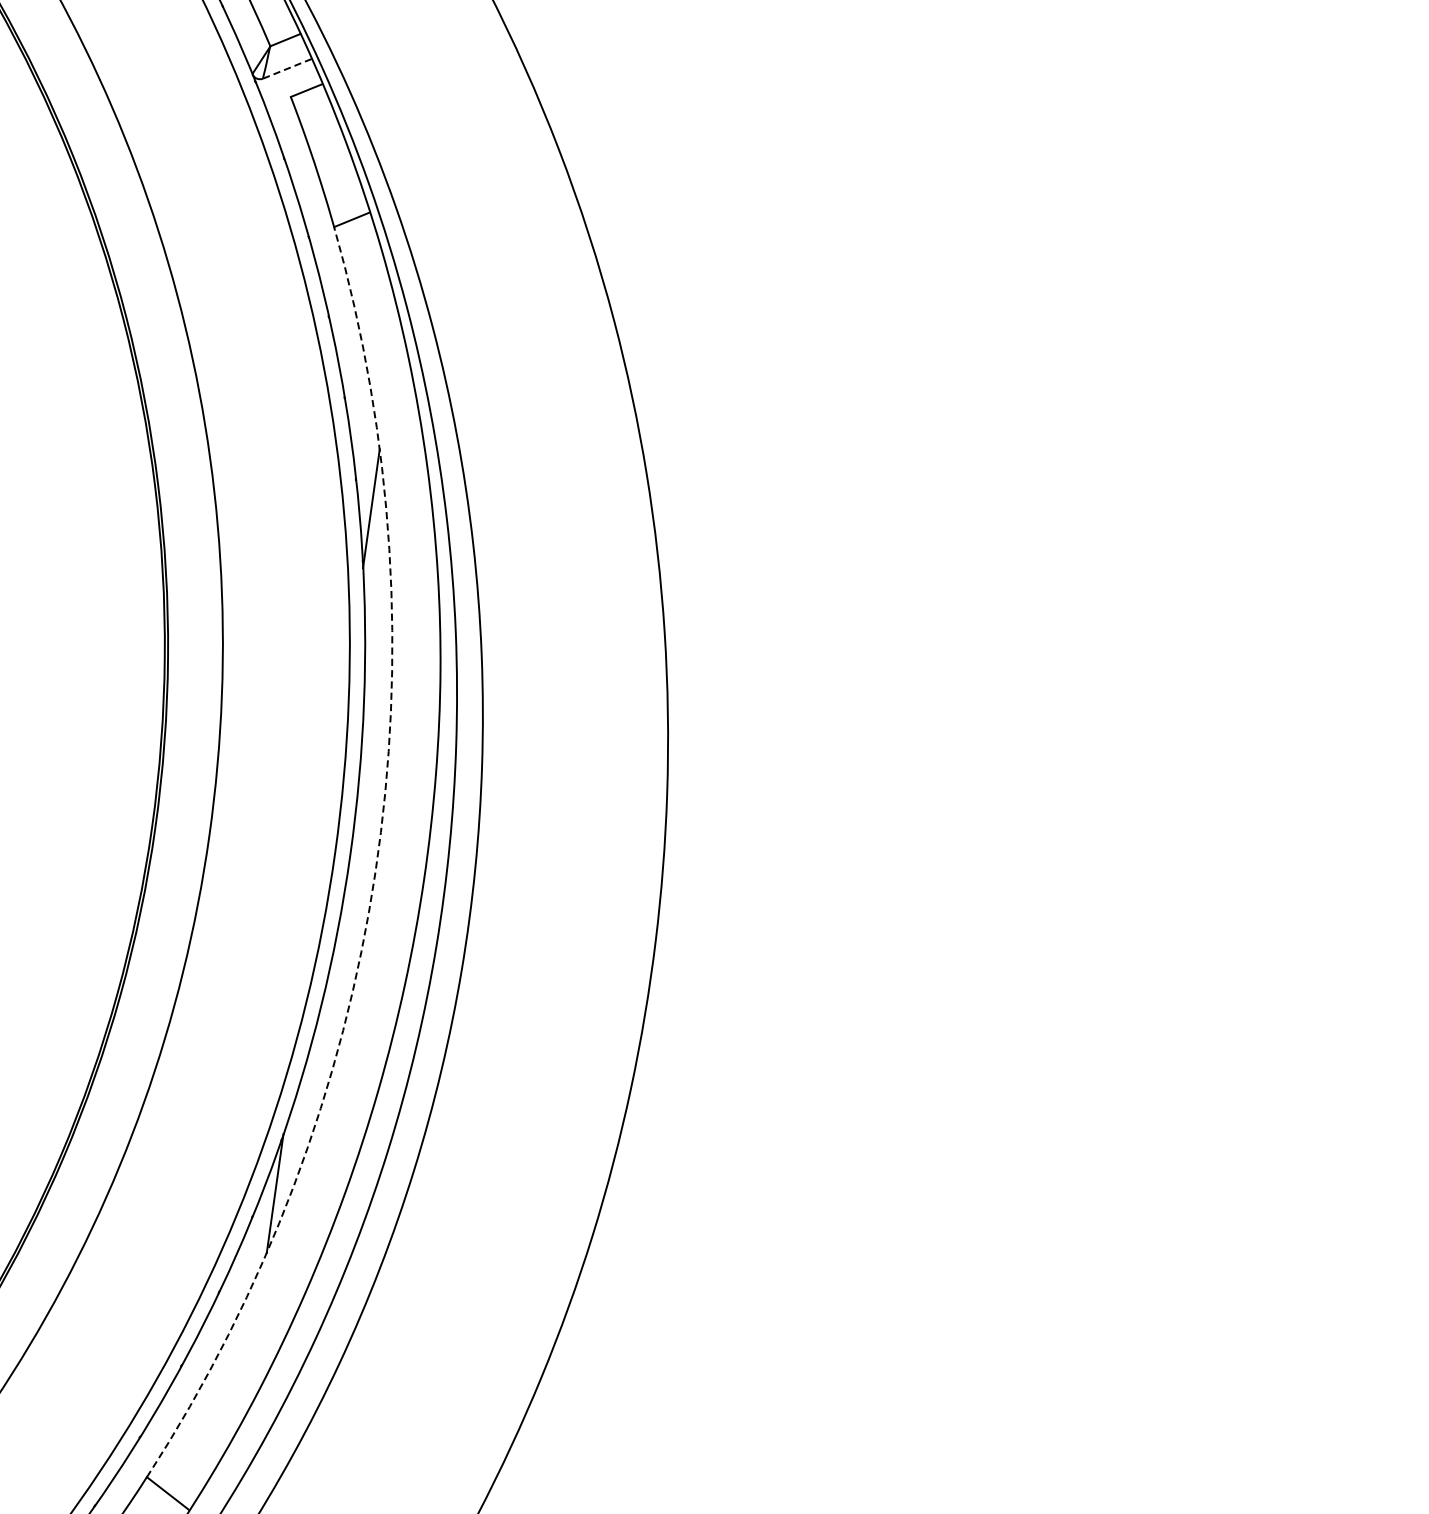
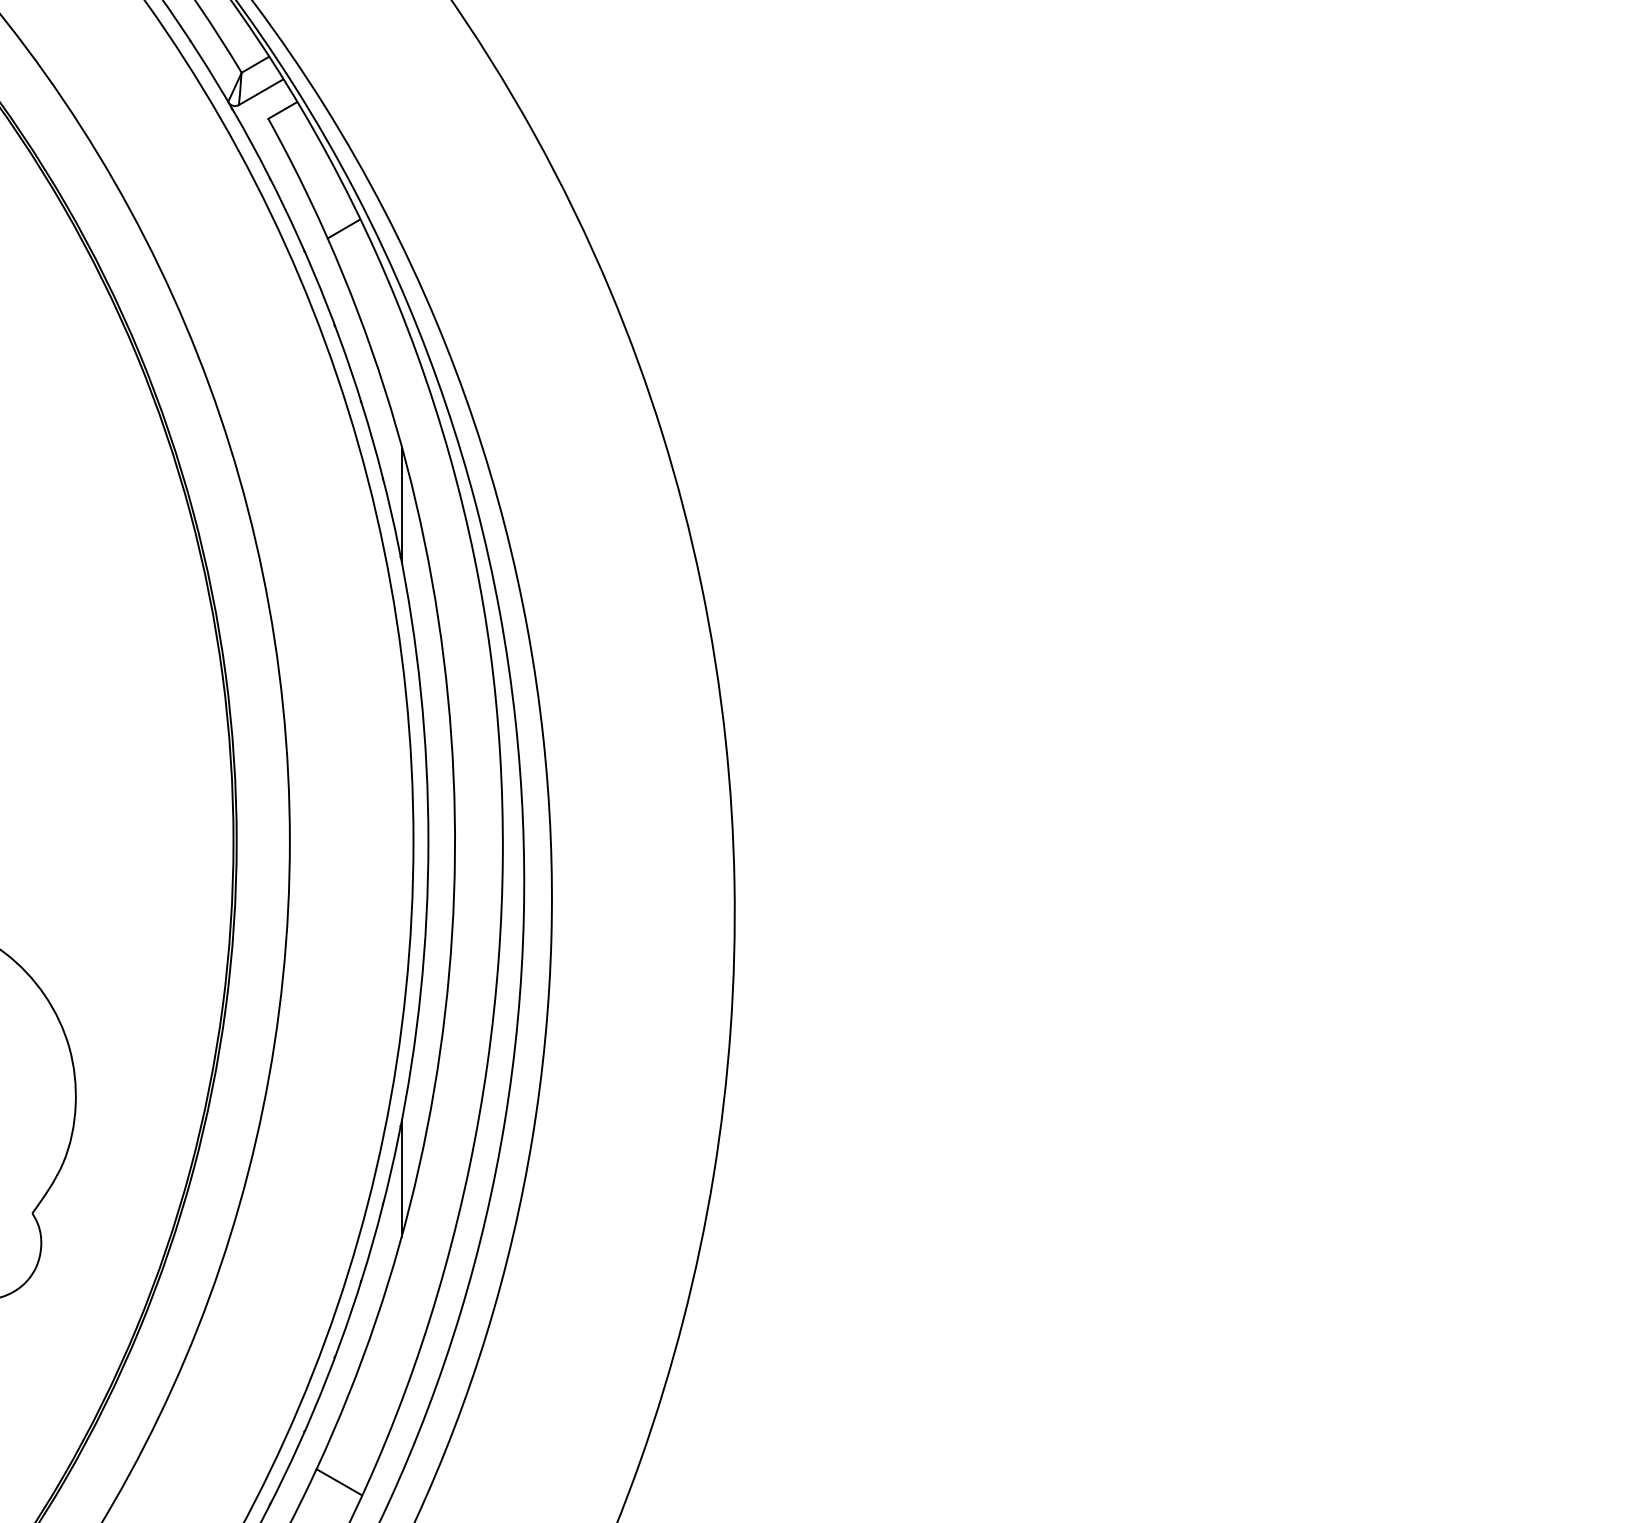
line: (287, 69) -> (261, 92), dashed -> solid
arc: (375, 871) -> (454, 854), dashed -> solid

